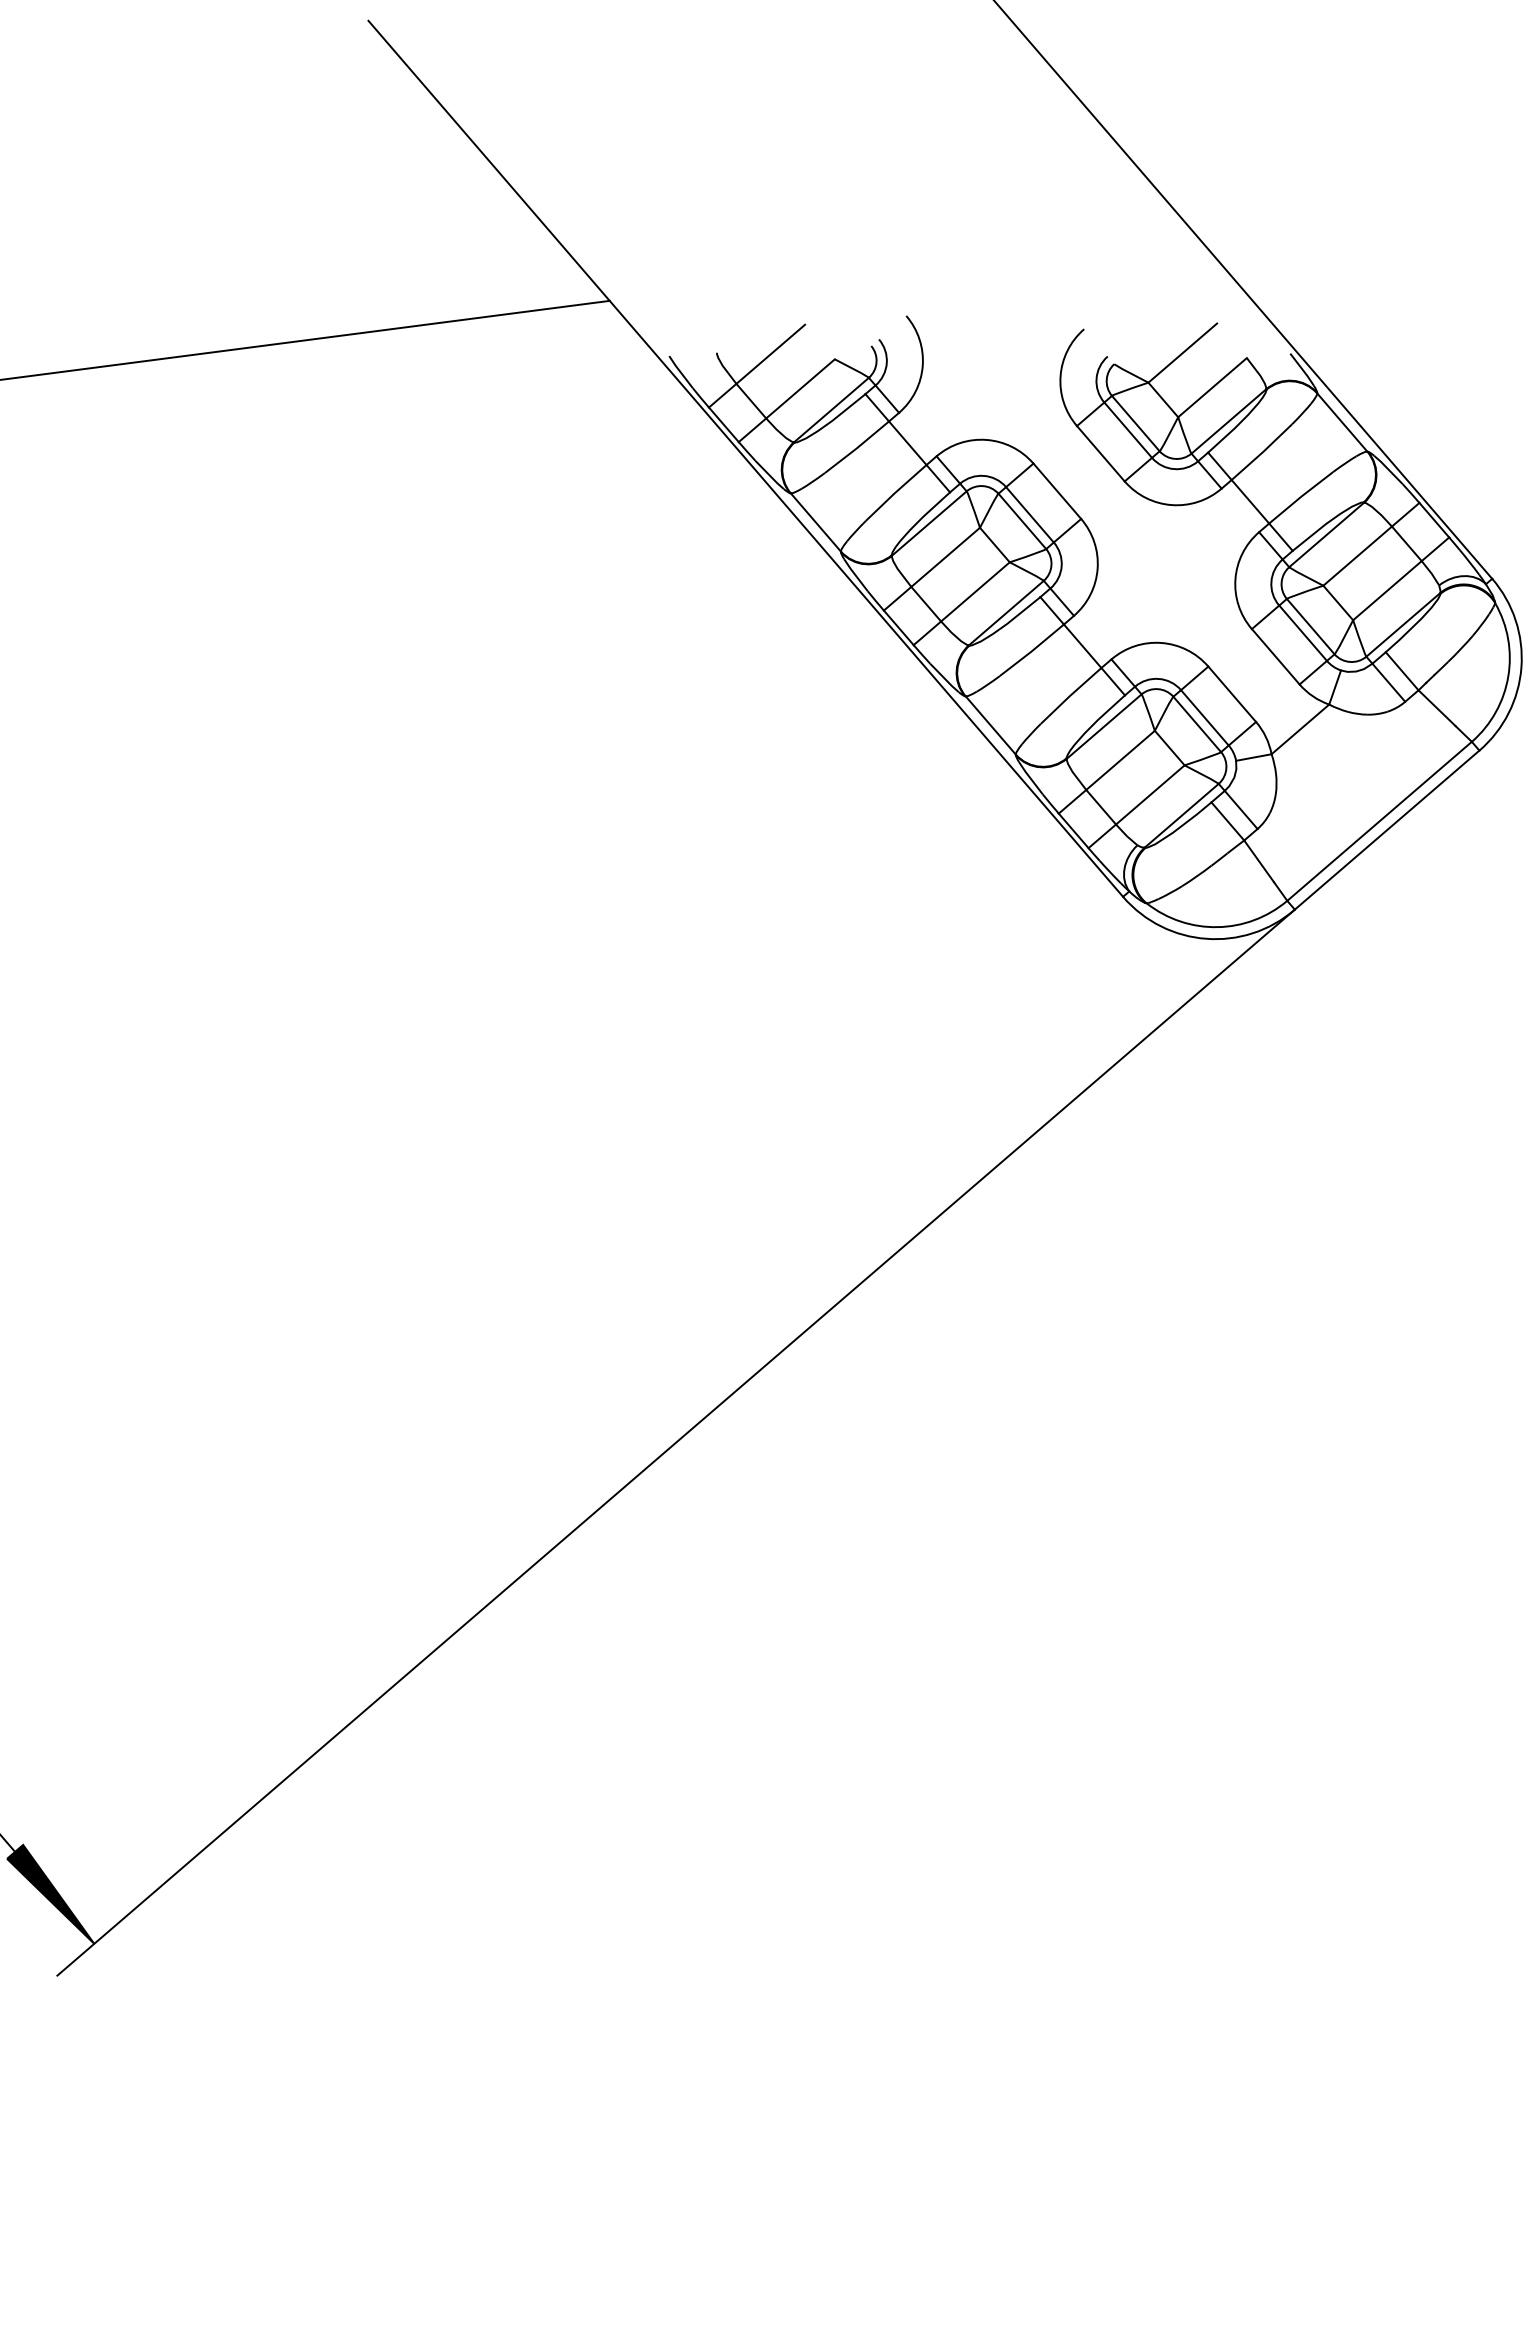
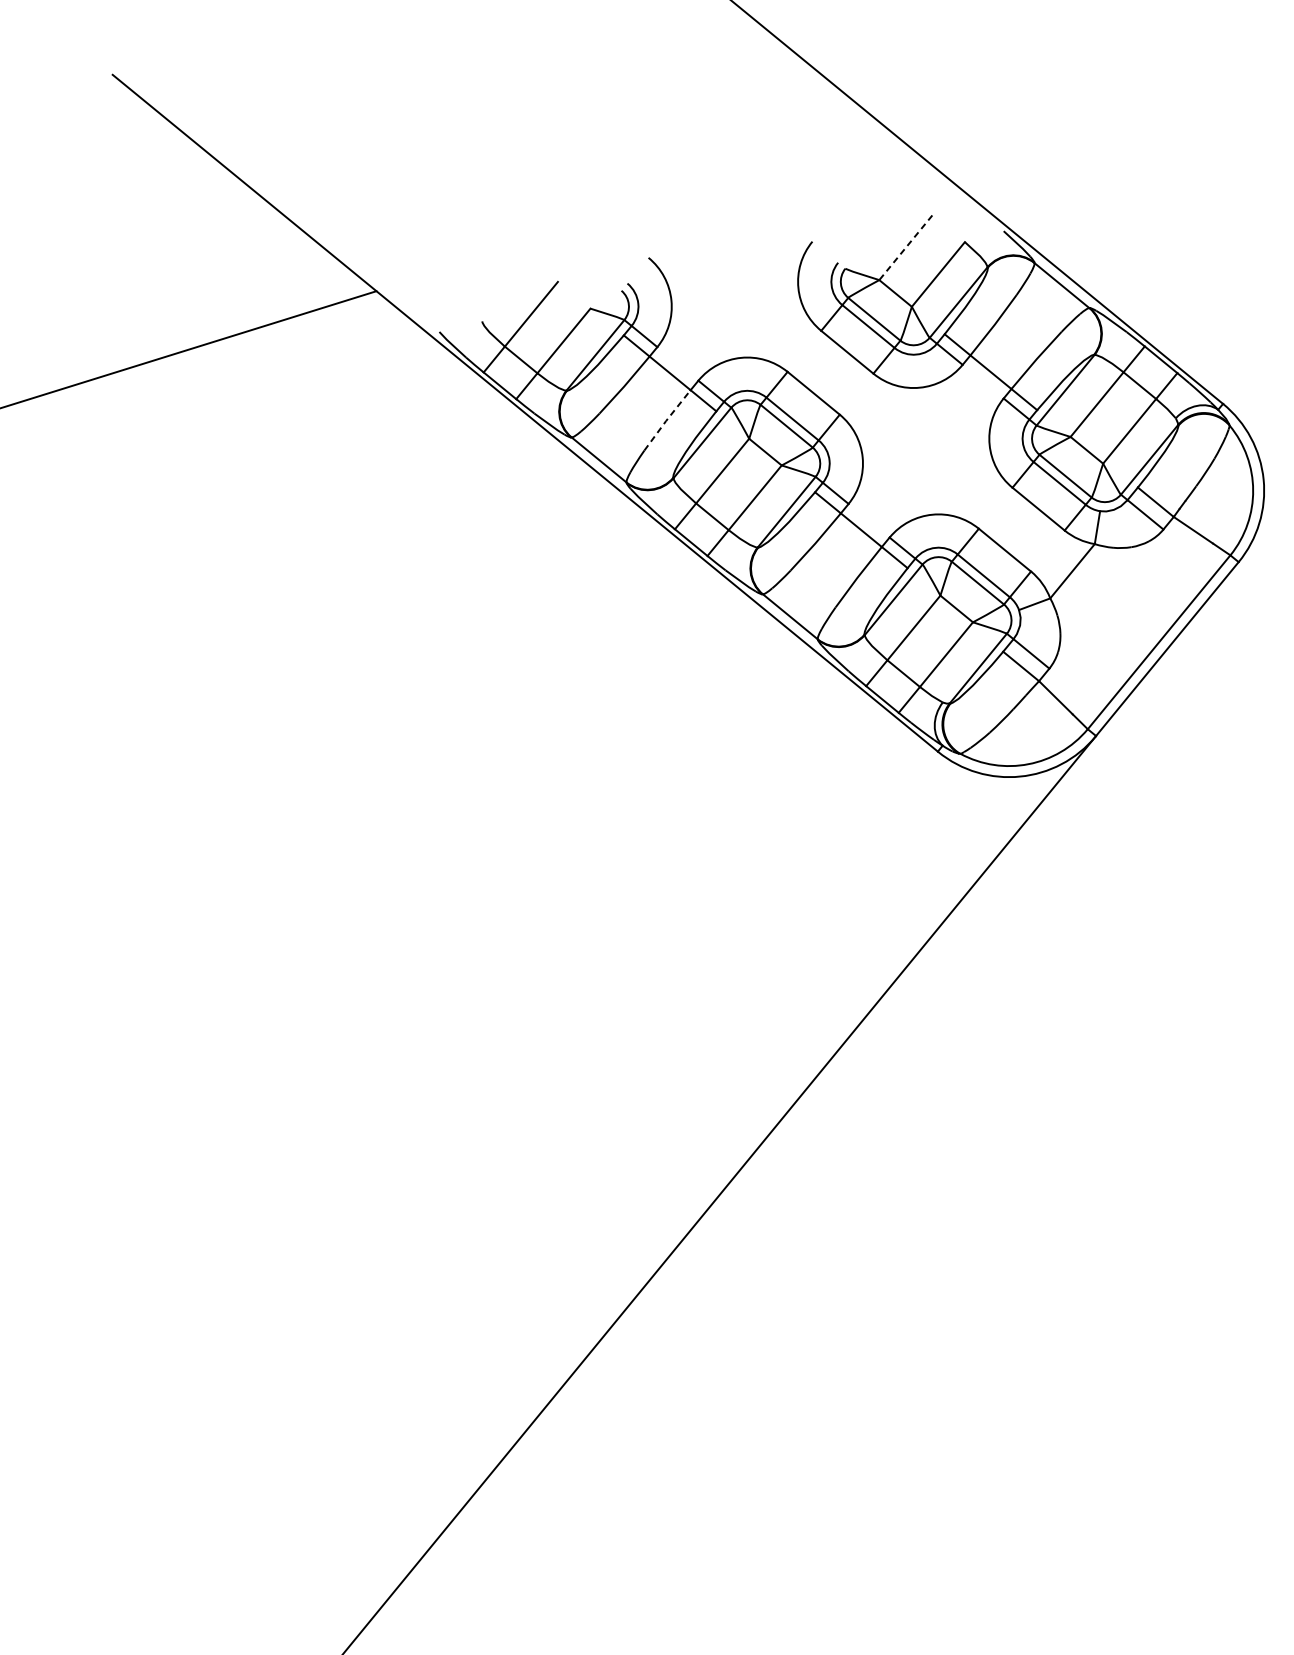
line: (1182, 353) -> (905, 248), solid -> dashed
line: (895, 492) -> (666, 420), solid -> dashed

